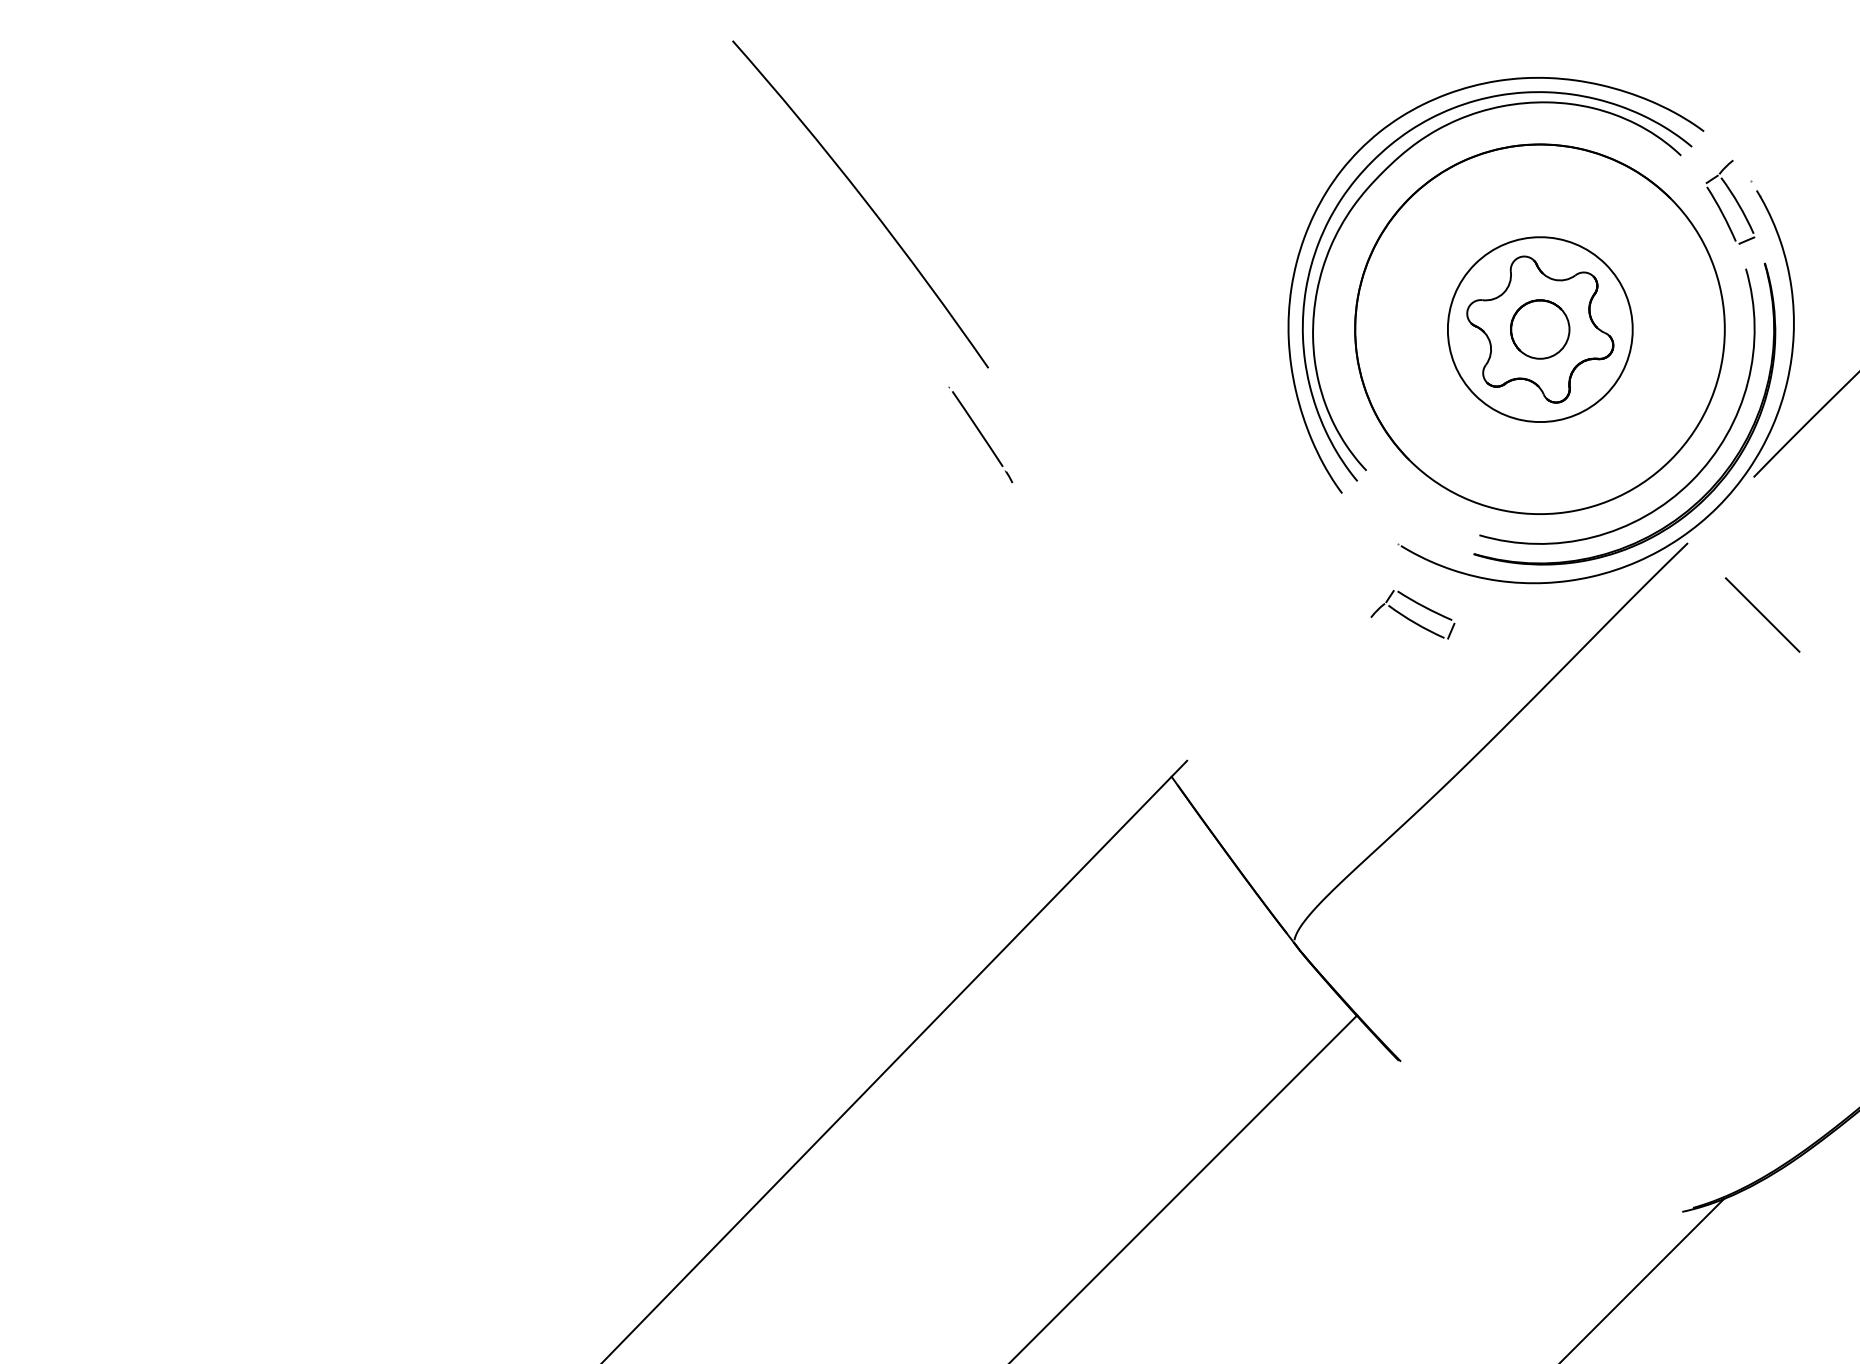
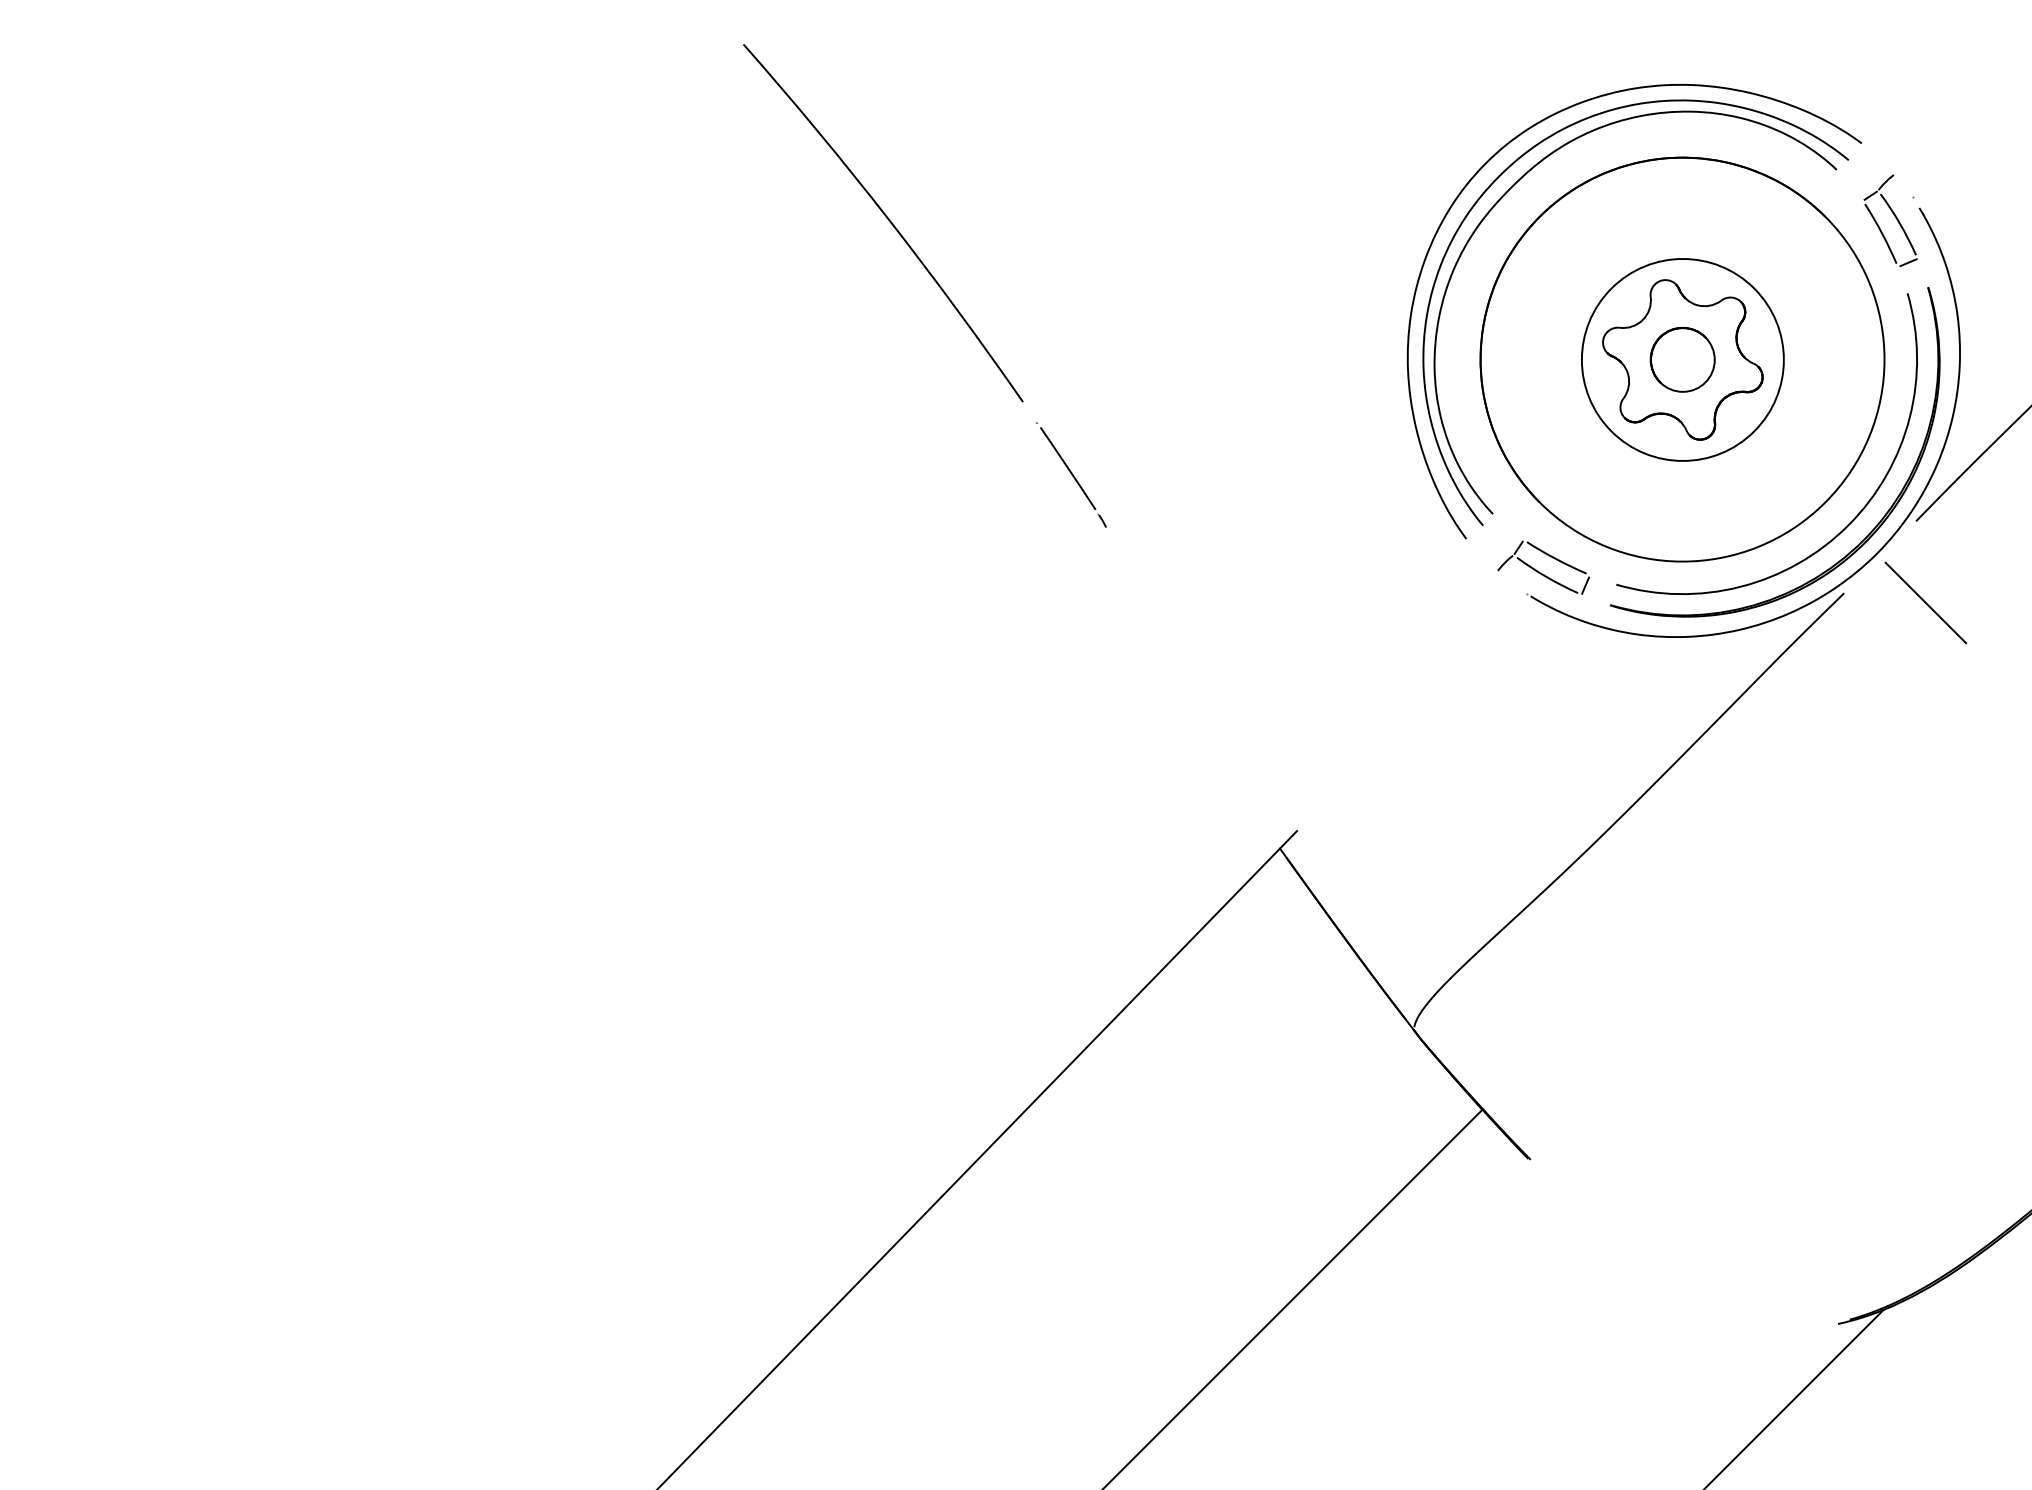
curve: (863, 200) -> (886, 218), moved
part: (1412, 614) -> (1543, 567), moved
line: (1762, 614) -> (1925, 602), moved

